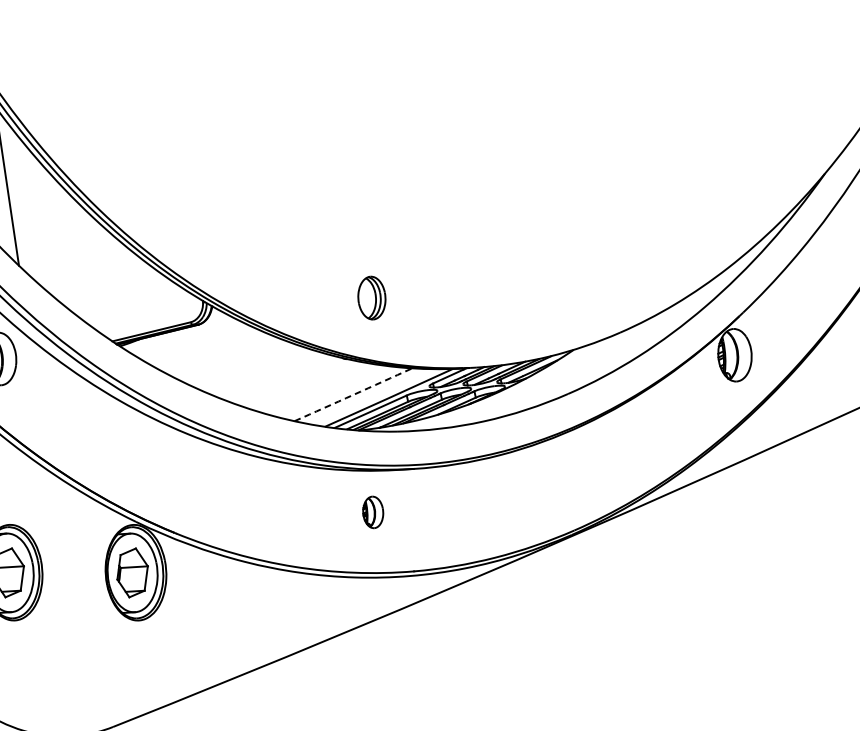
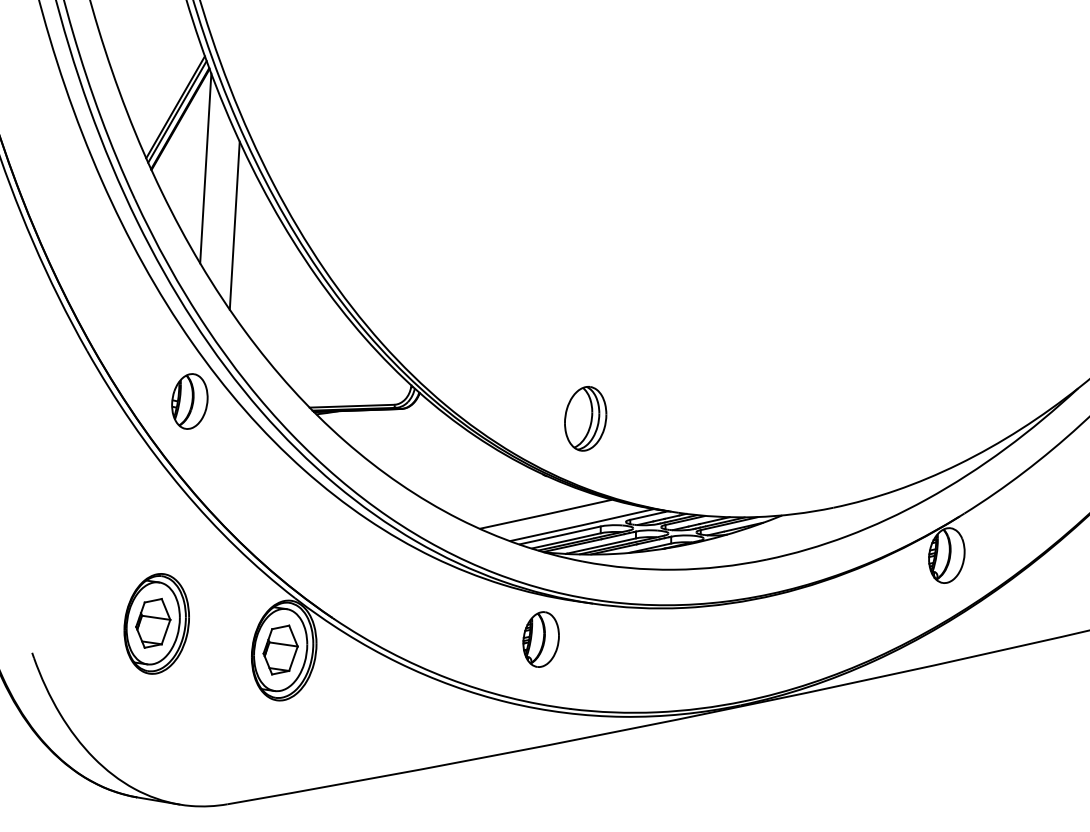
part: (371, 297) -> (585, 418), size x1.43
arc: (353, 395) -> (545, 514), dashed -> solid
part: (372, 512) -> (540, 639), size x1.67

